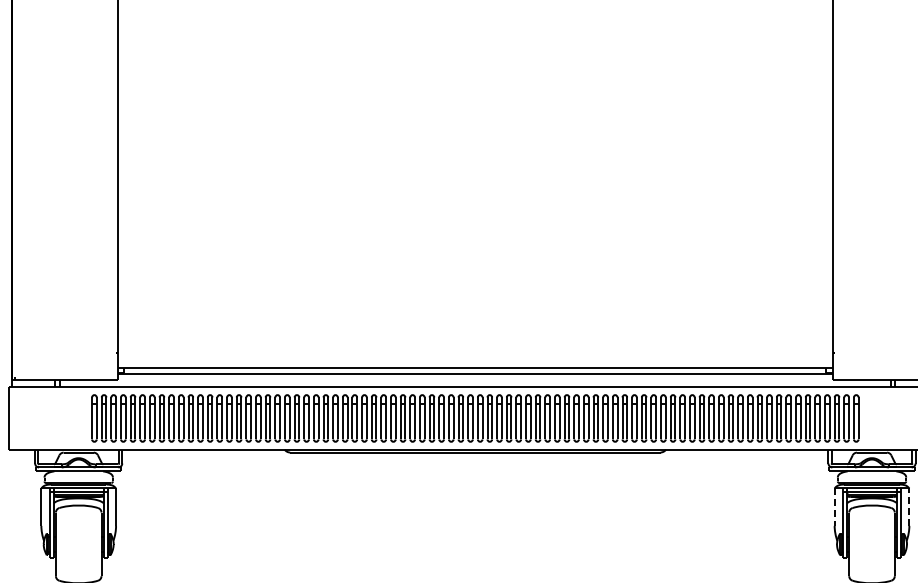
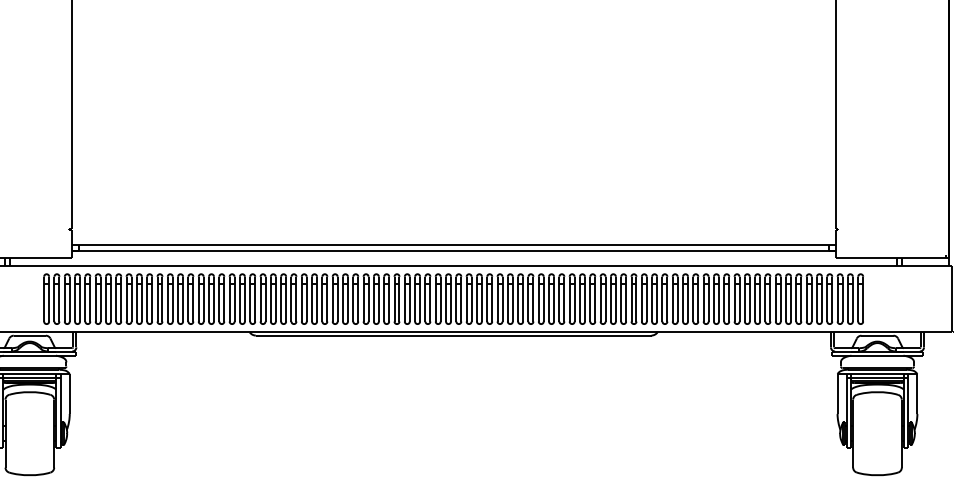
line: (834, 507) -> (837, 394), dashed -> solid
line: (909, 507) -> (917, 394), dashed -> solid

